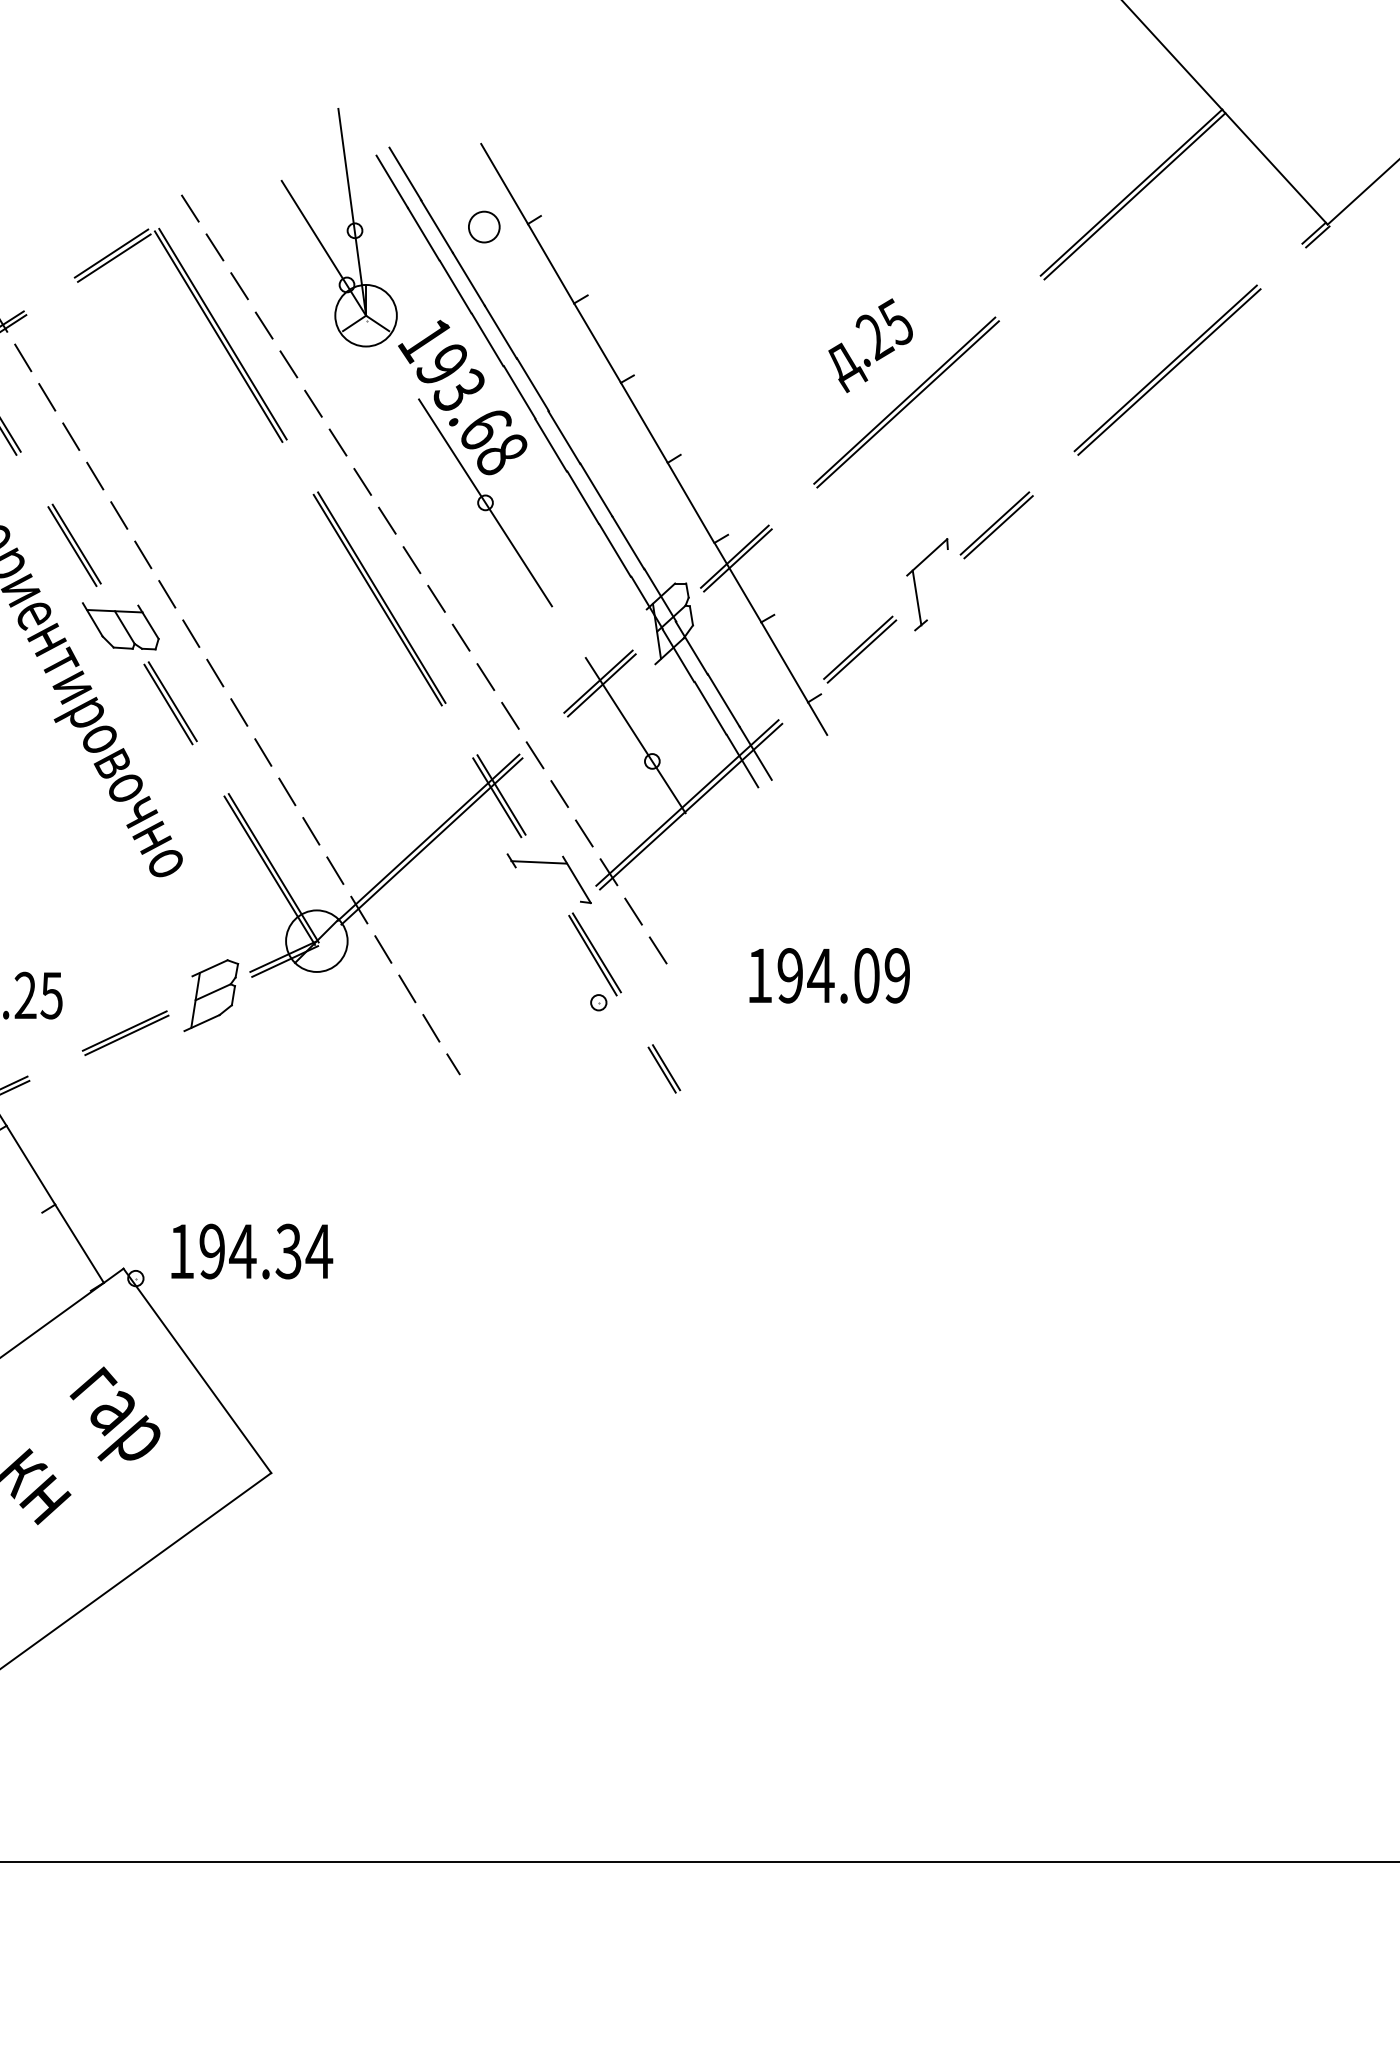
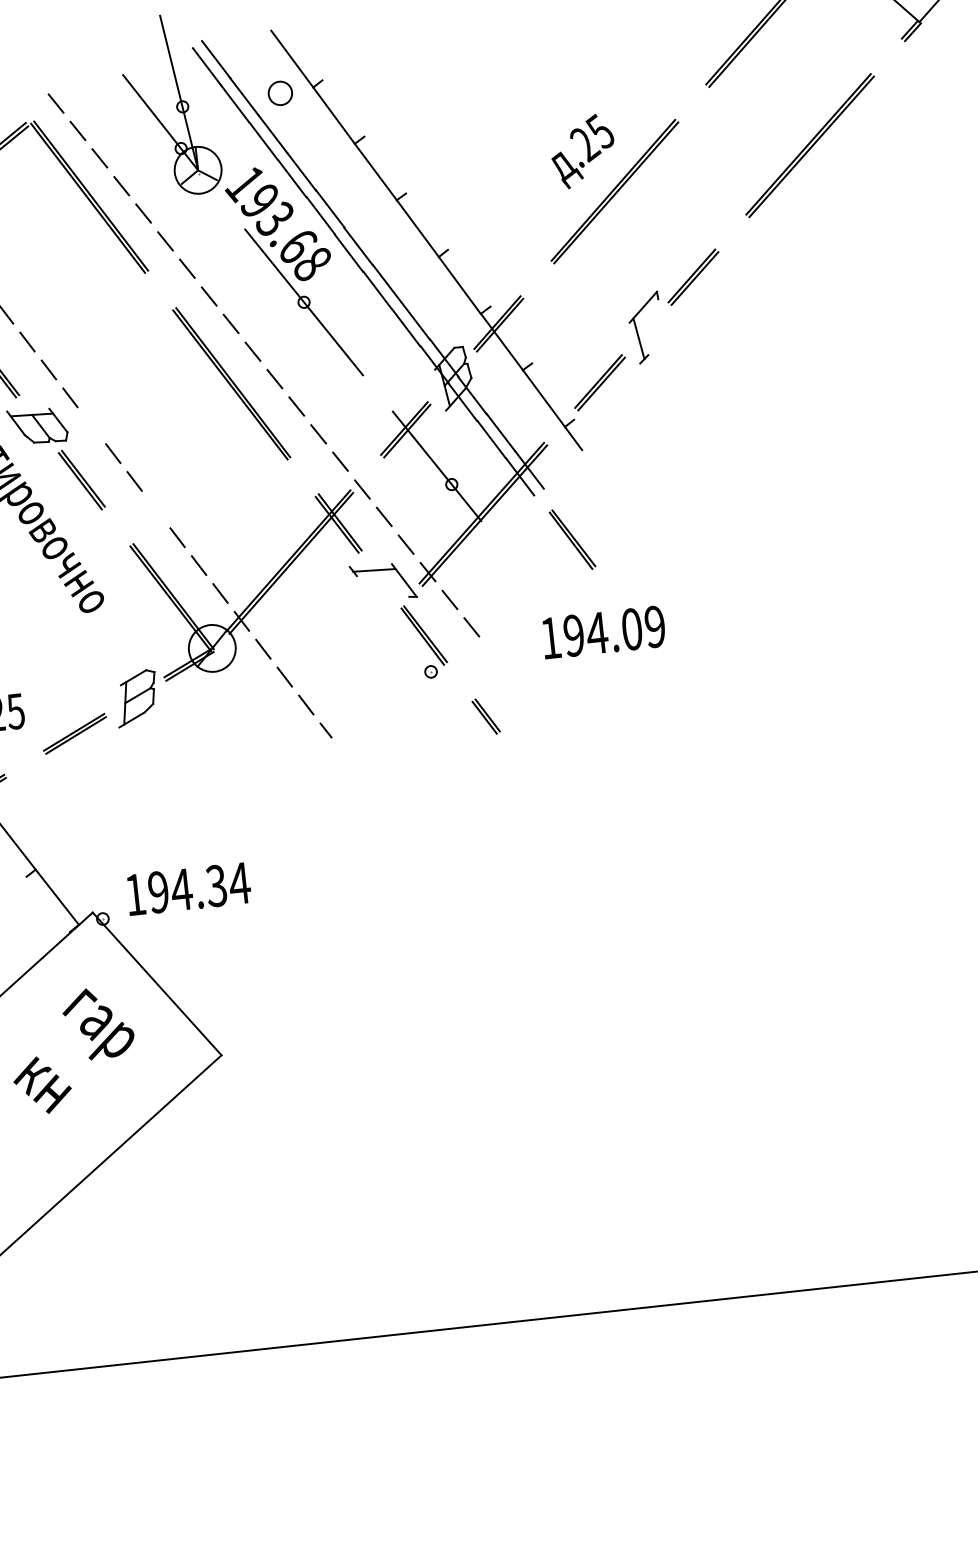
line: (191, 633) -> (91, 425), removed
line: (263, 752) -> (156, 509), removed
part: (801, 850) -> (572, 539), added

